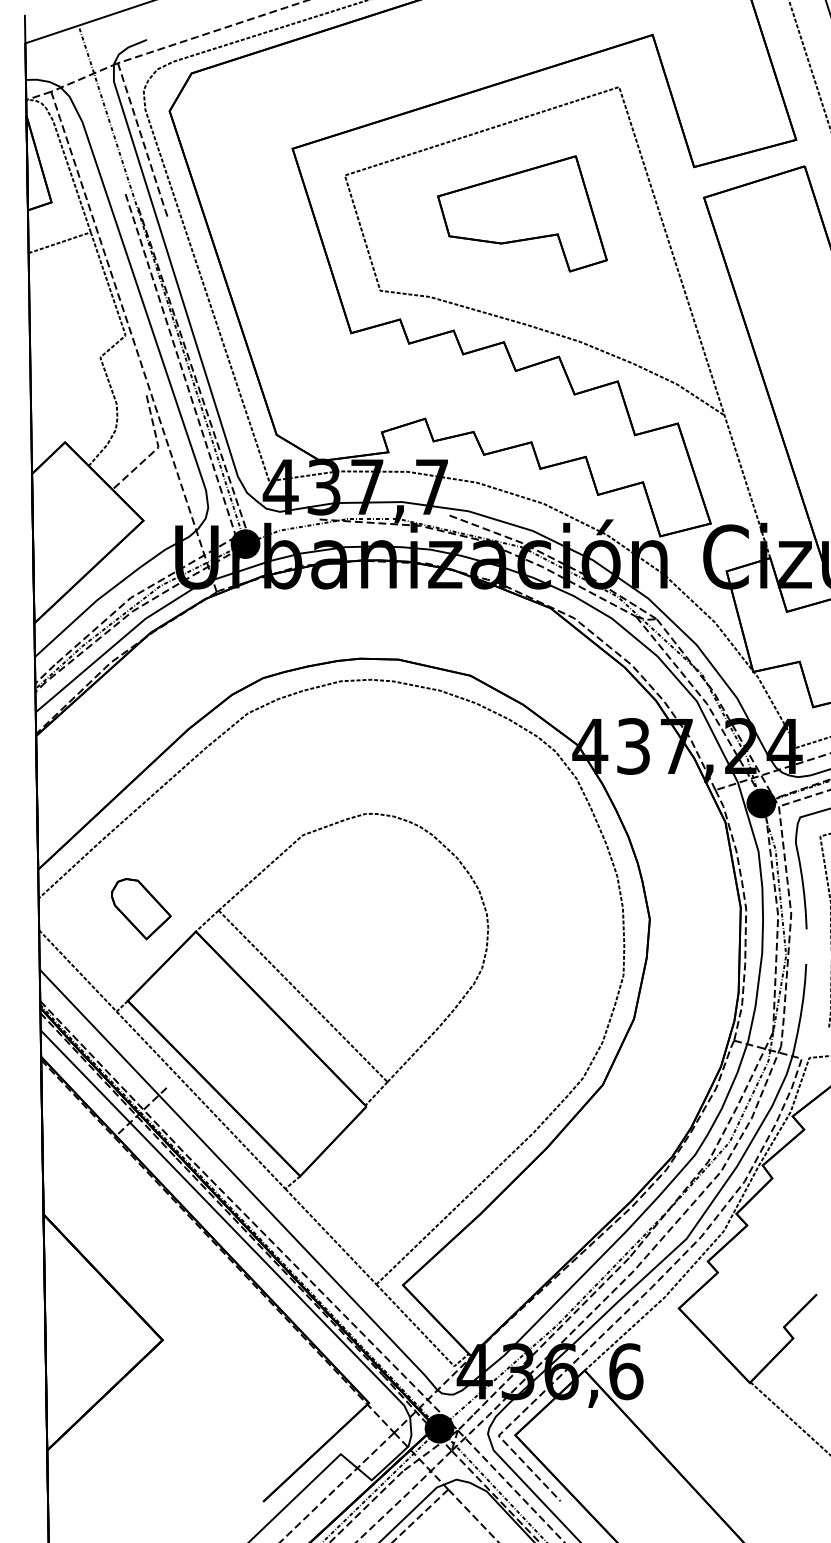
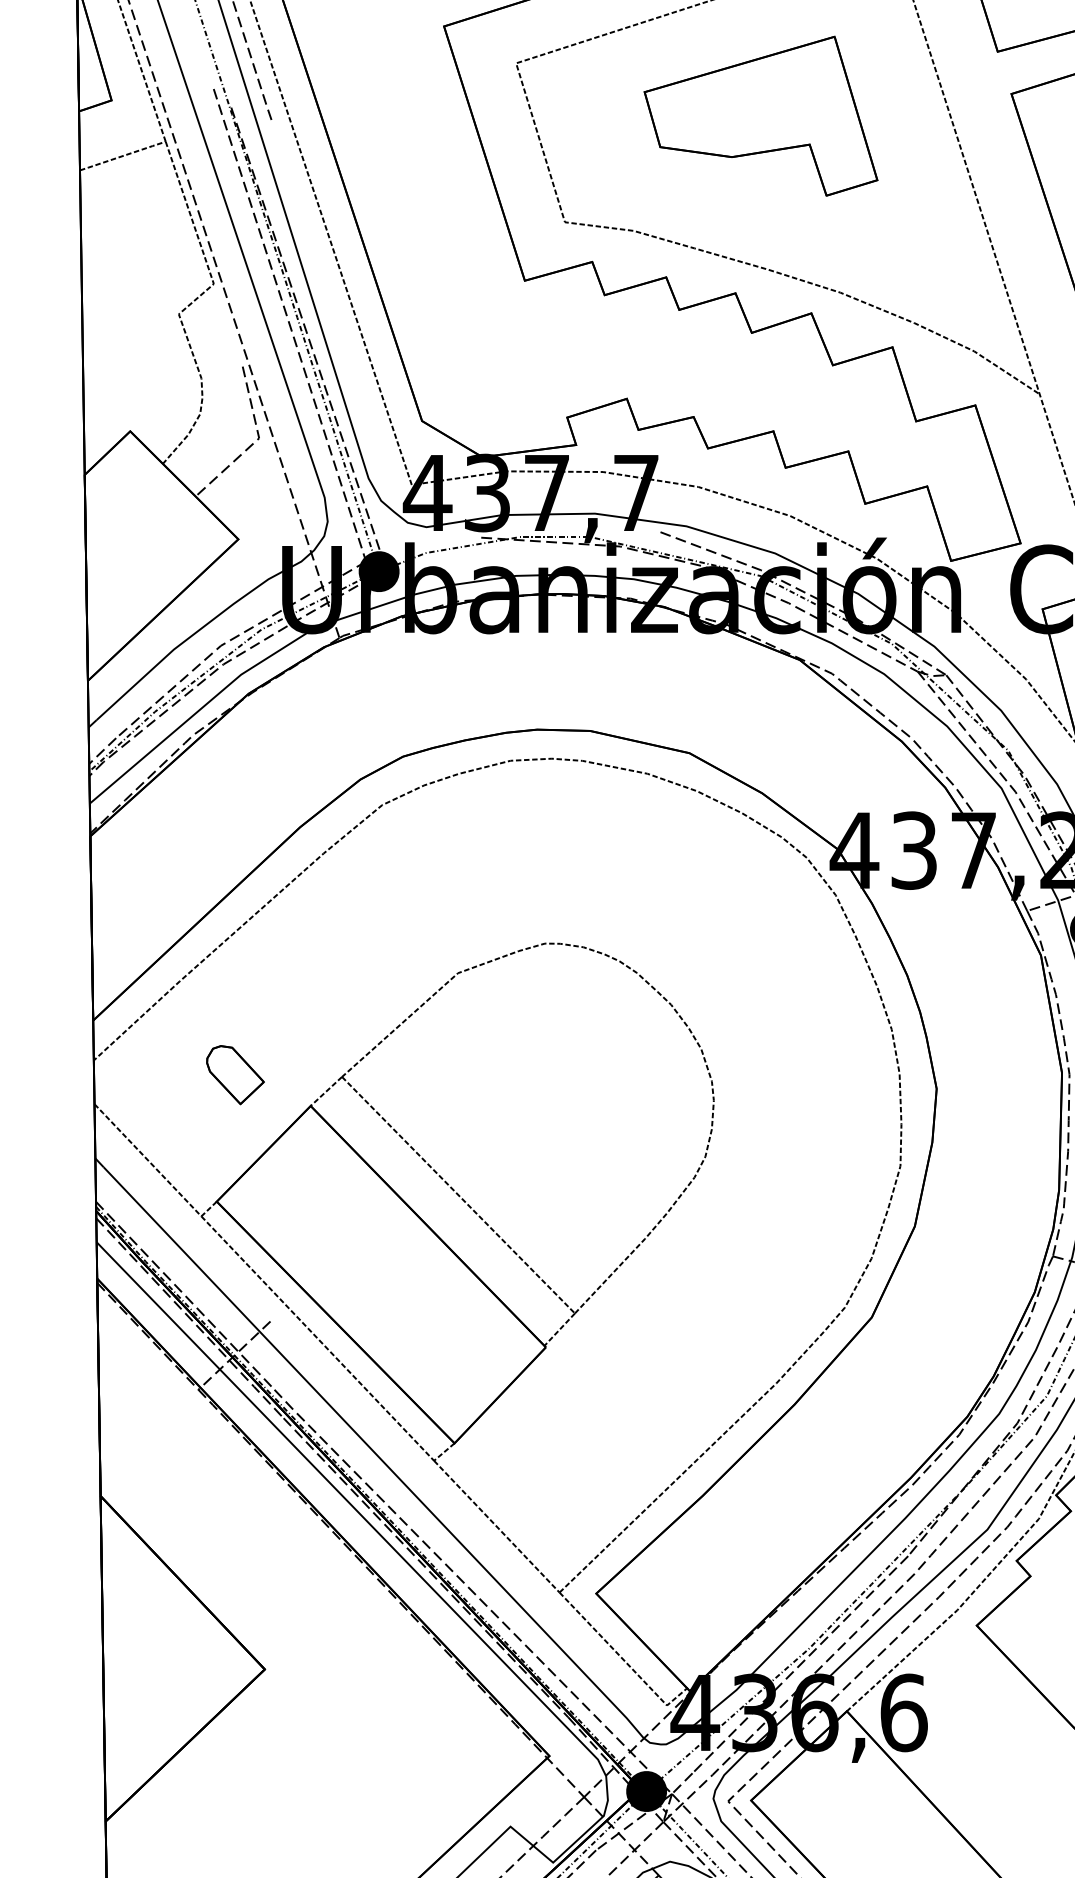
part: (141, 909) -> (235, 1075), size x0.7

